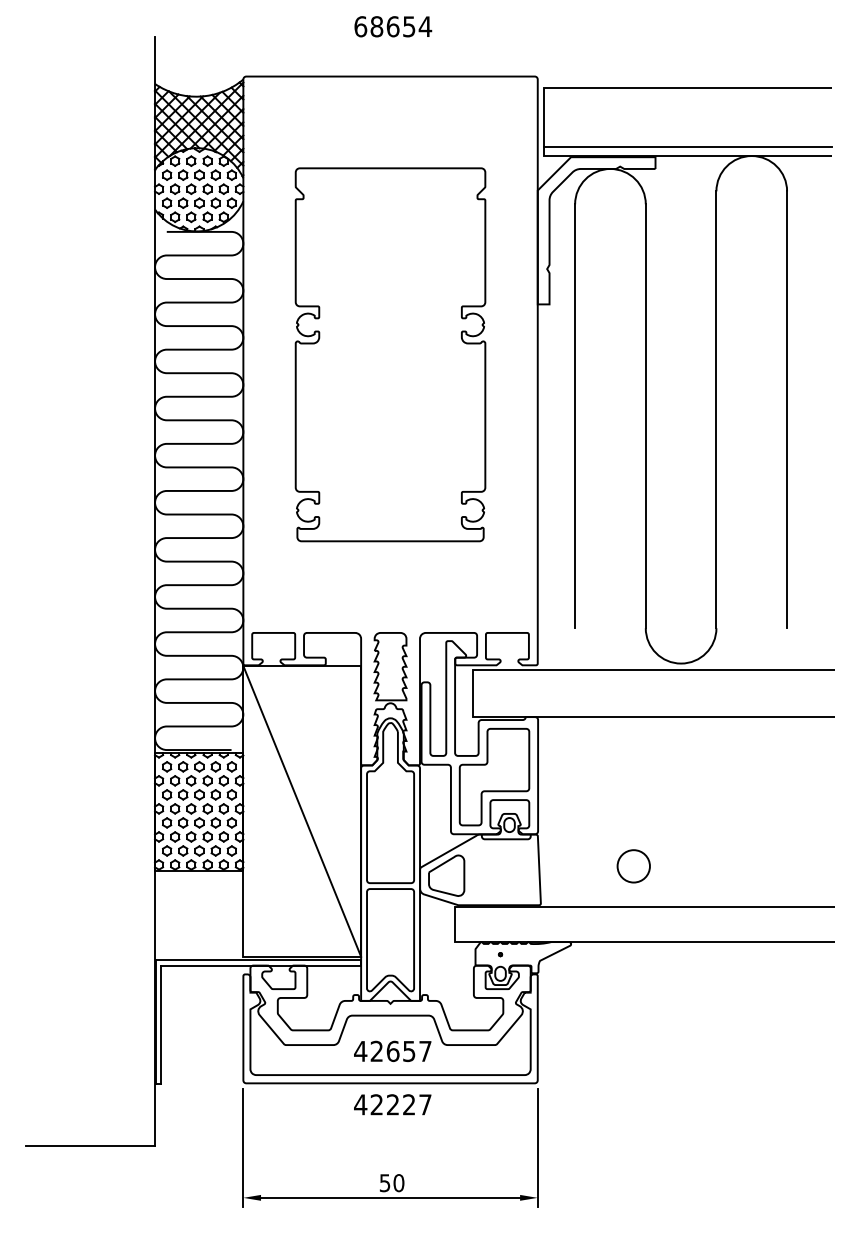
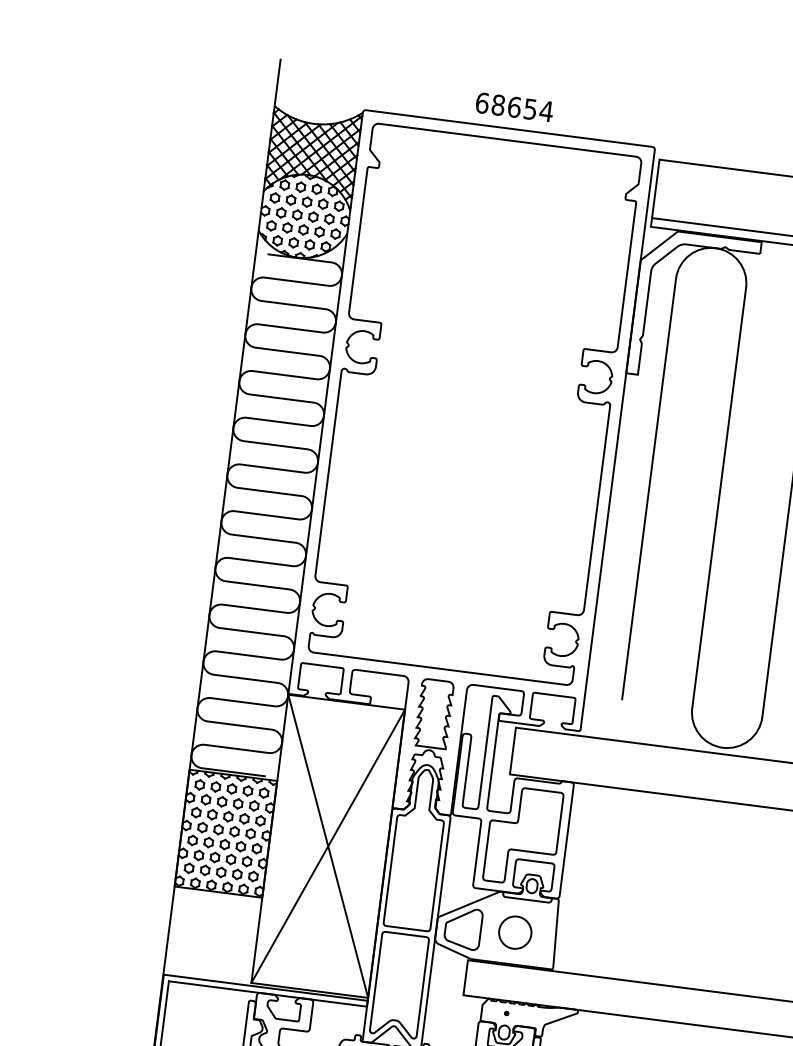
text: (393, 26) -> (514, 107), moved
part: (390, 354) -> (473, 404), size x1.43
line: (302, 811) -> (328, 846), added
circle: (633, 866) -> (514, 932), moved

